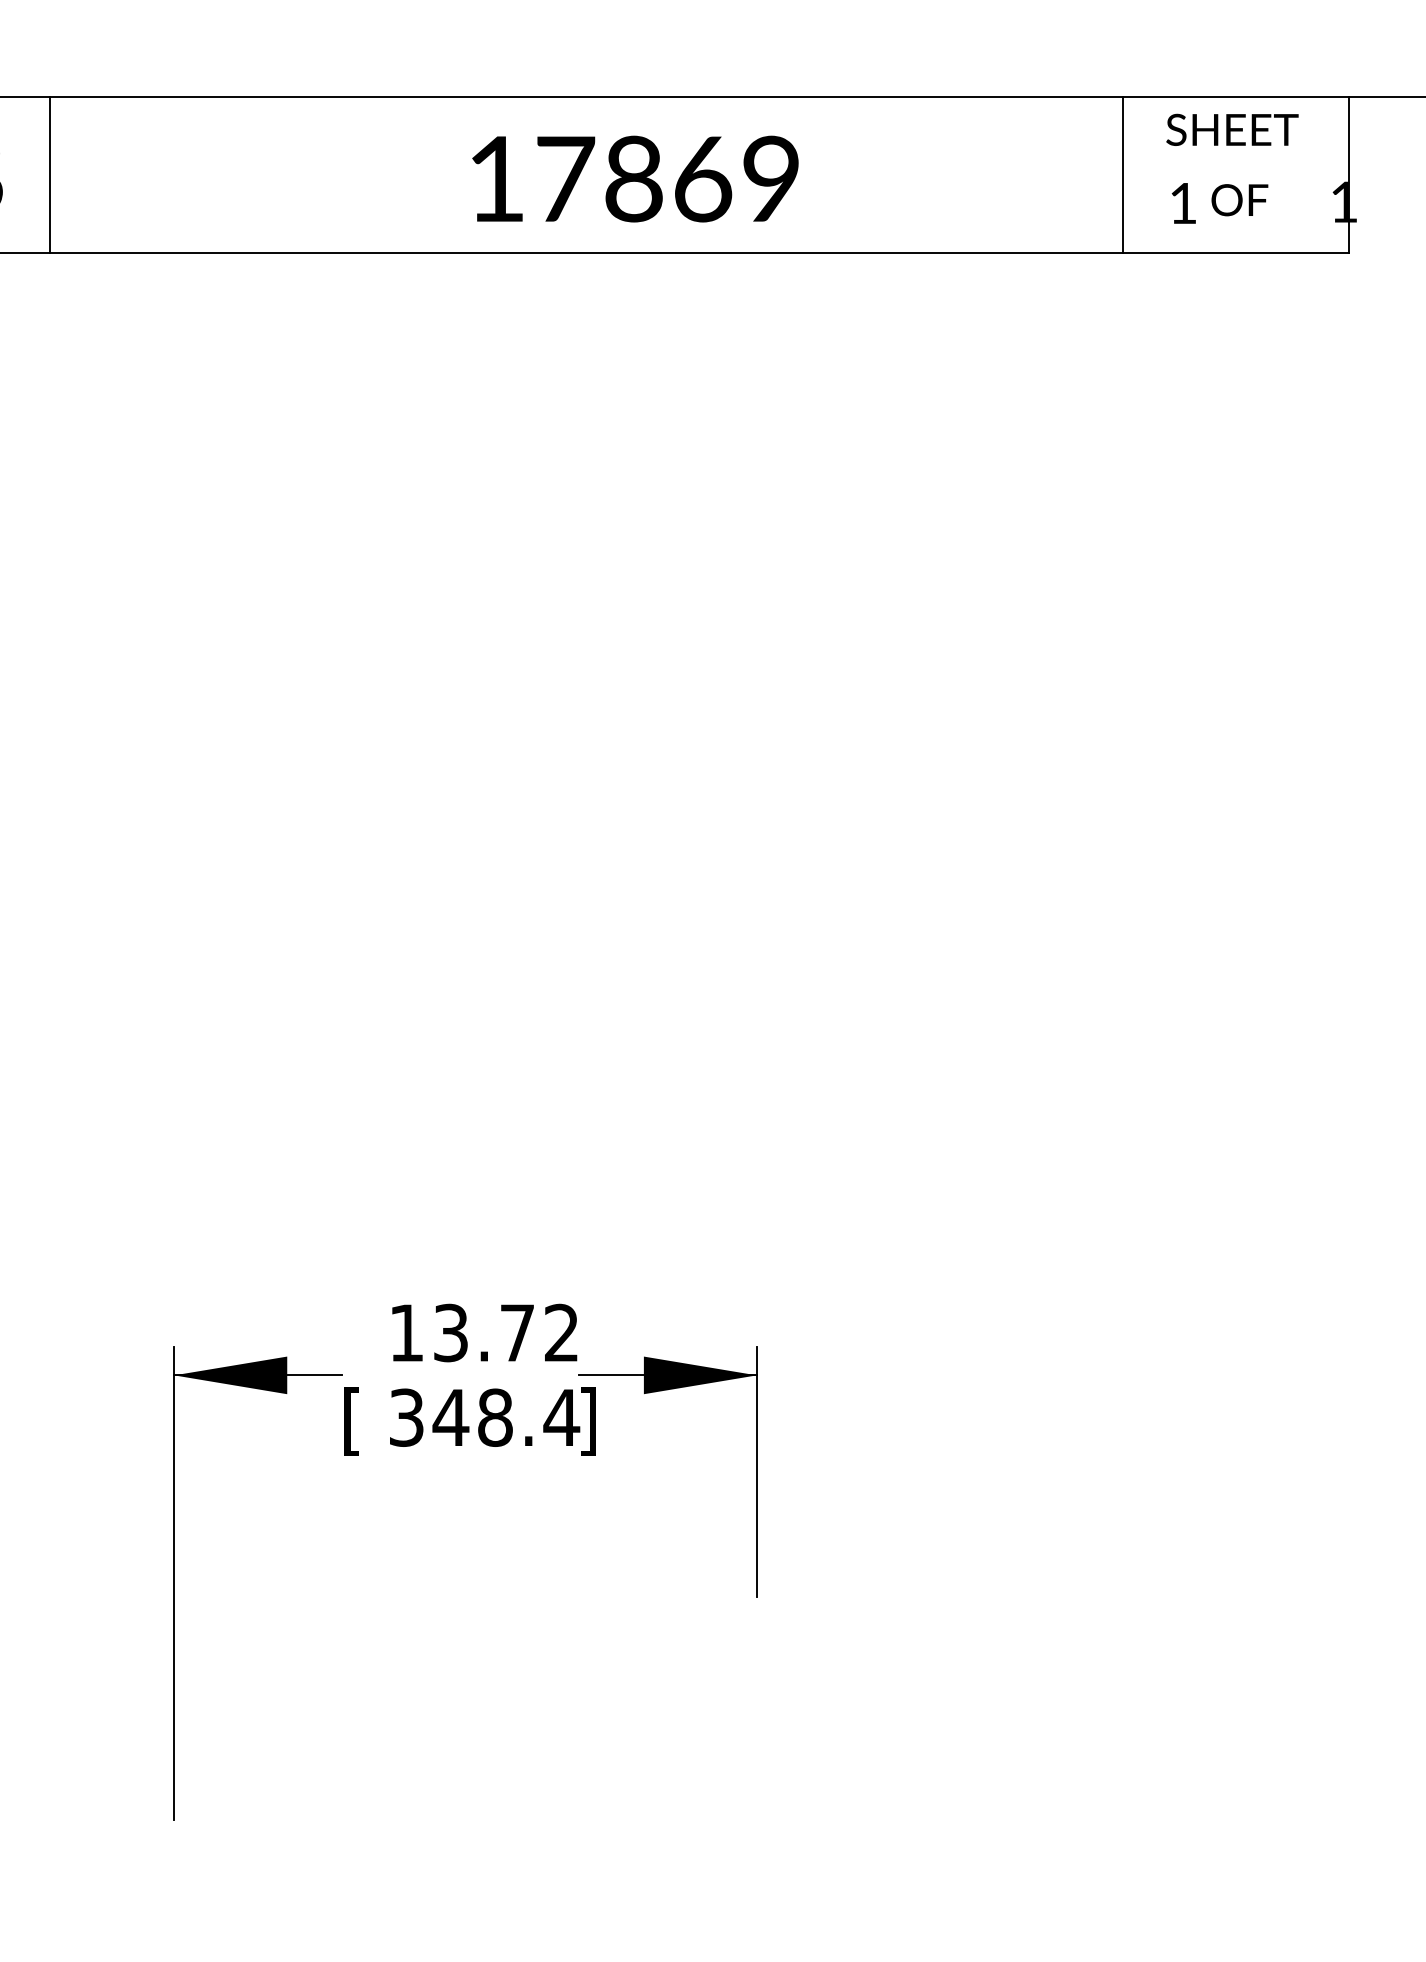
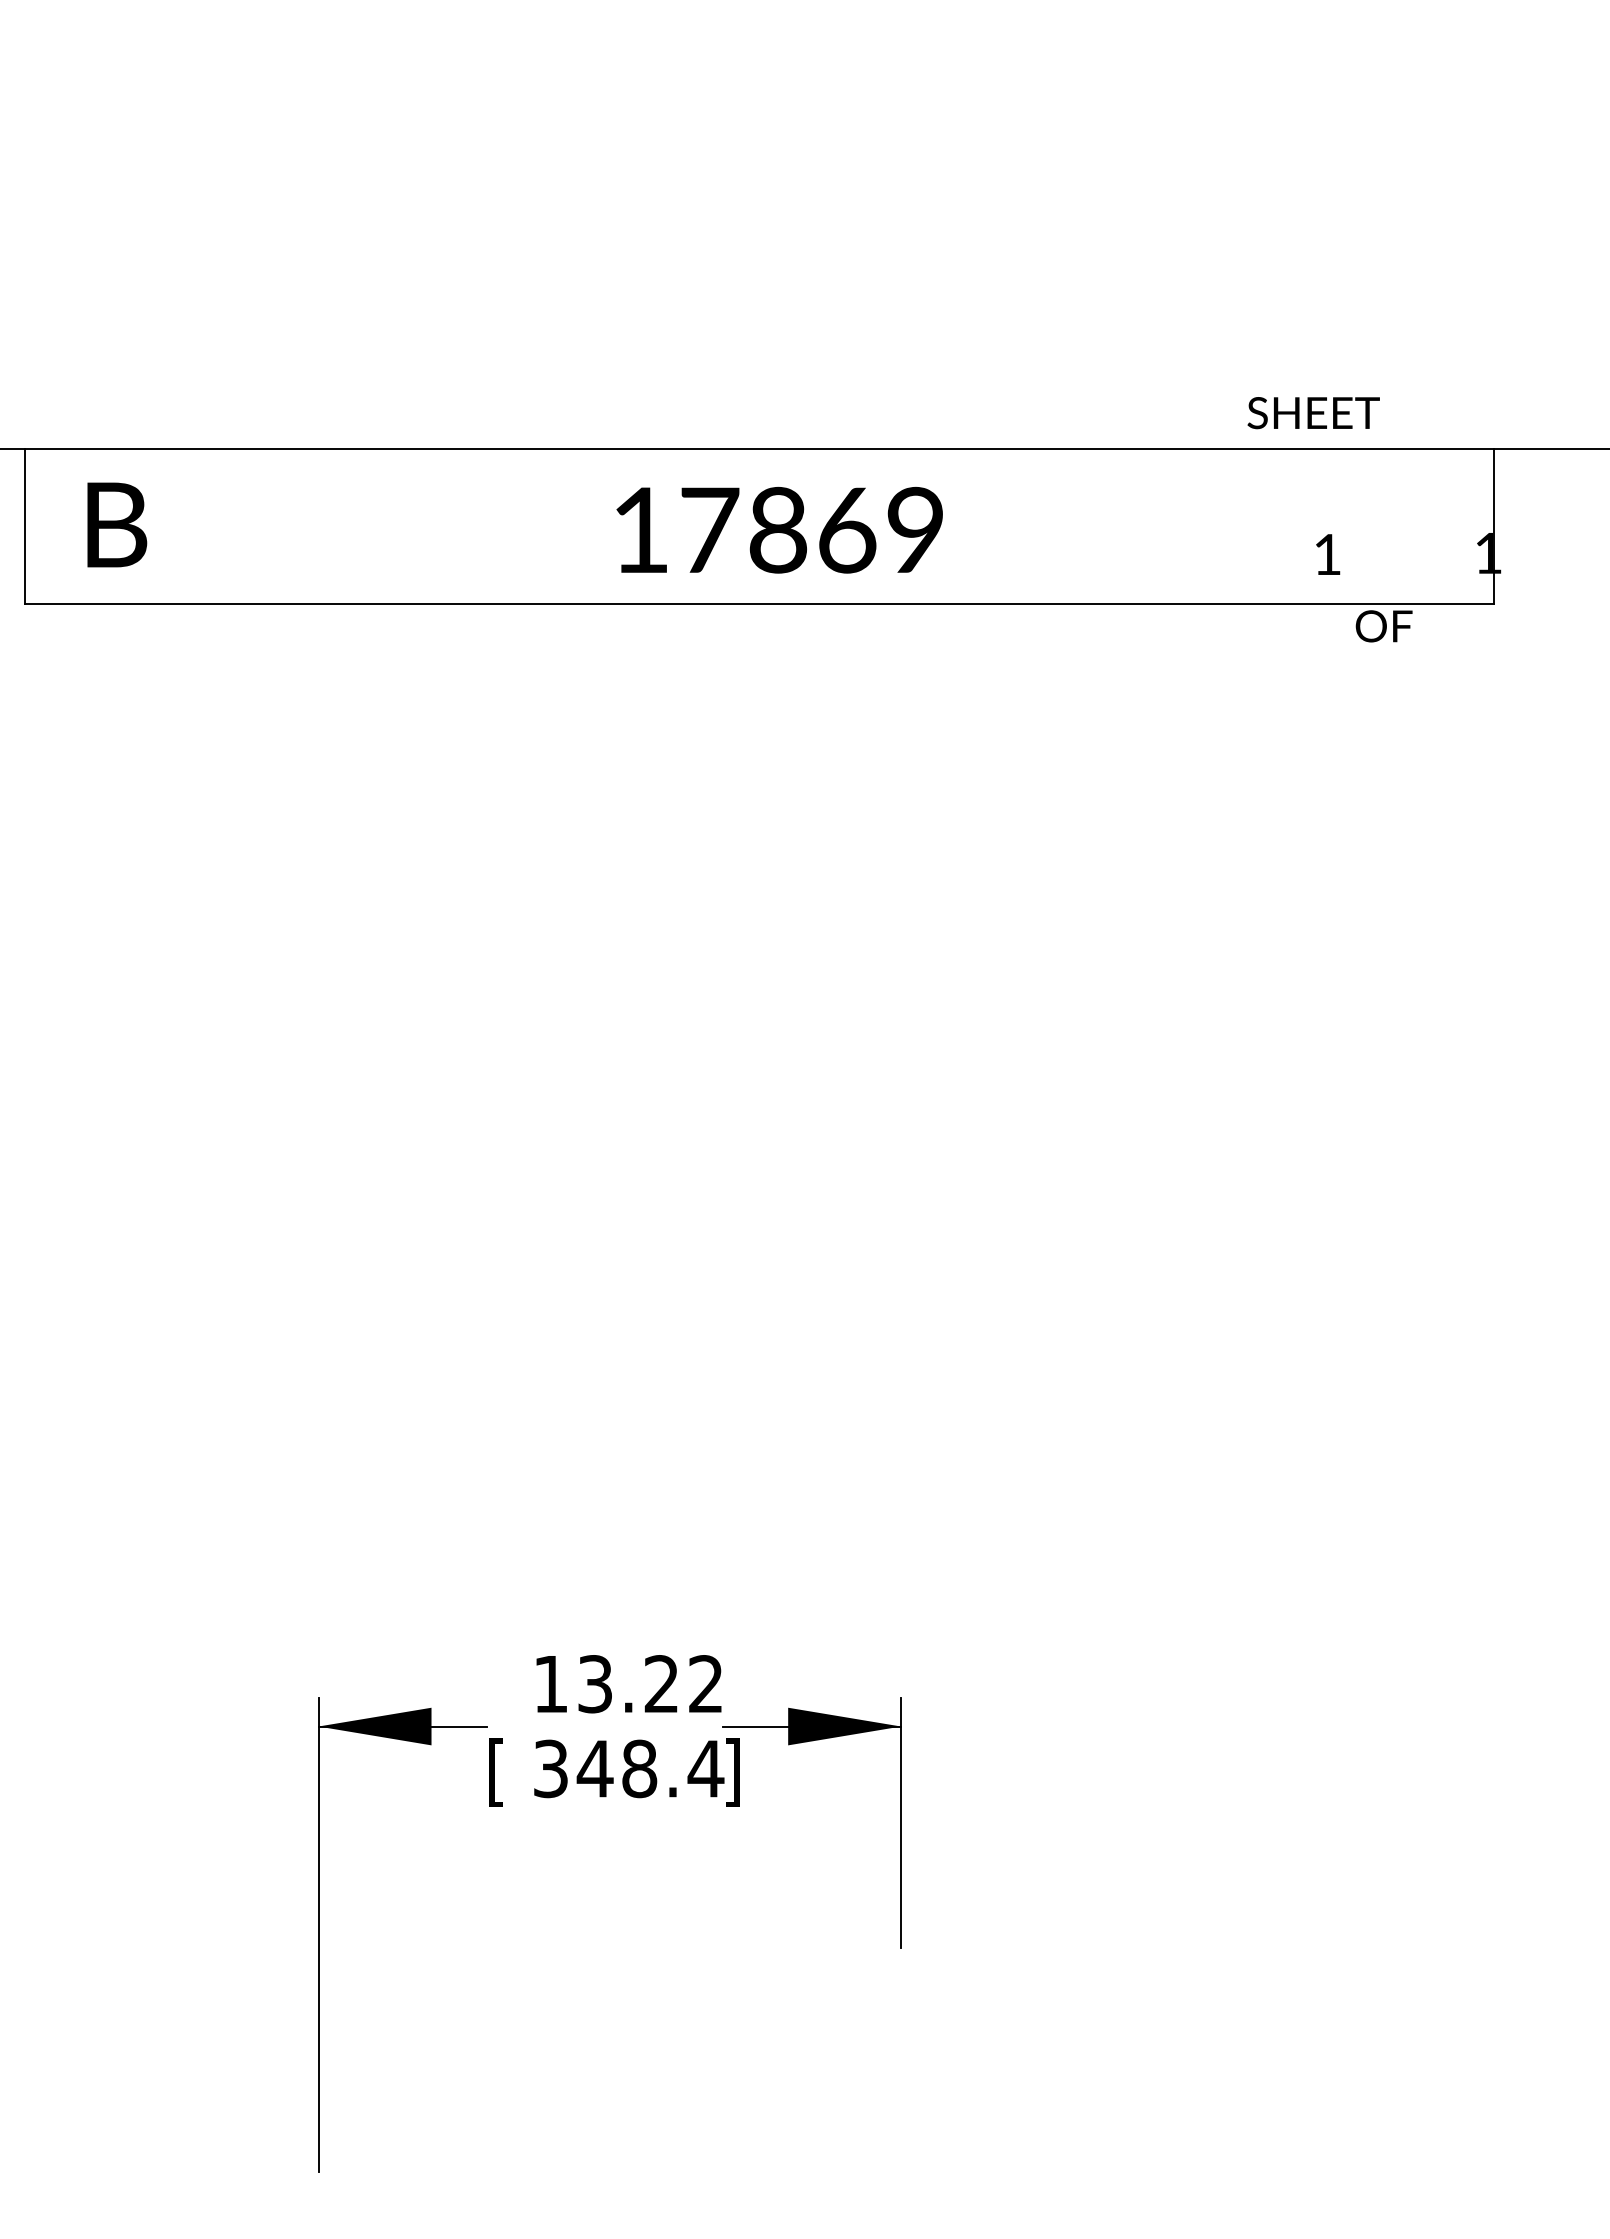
text: (1232, 130) -> (1313, 413), moved
line: (50, 175) -> (194, 526), removed
line: (1123, 175) -> (1267, 526), removed
text: (1239, 200) -> (1383, 626), moved
text: (517, 1332) -> (661, 1683), 13.72 -> 13.22

